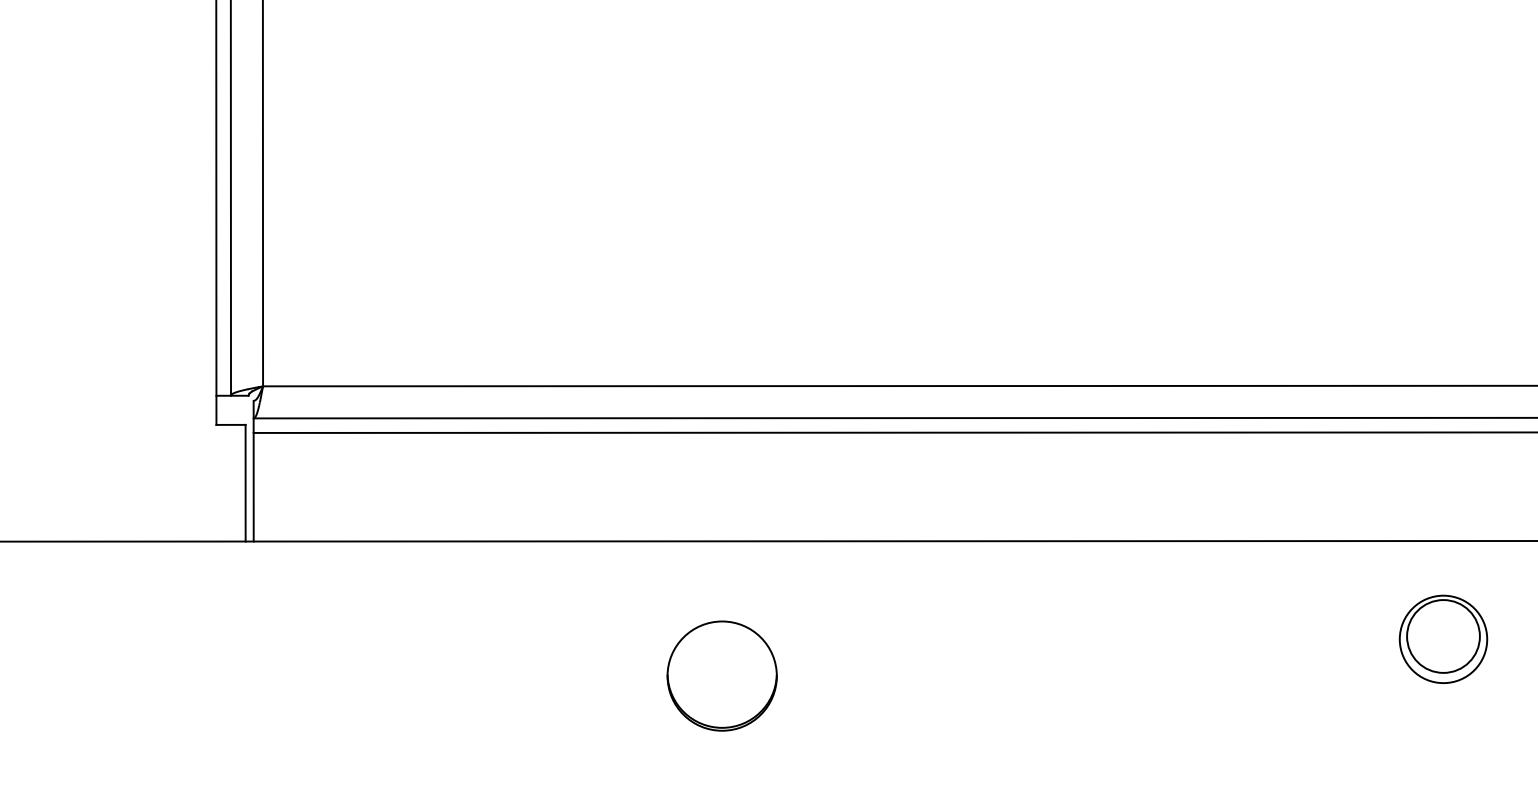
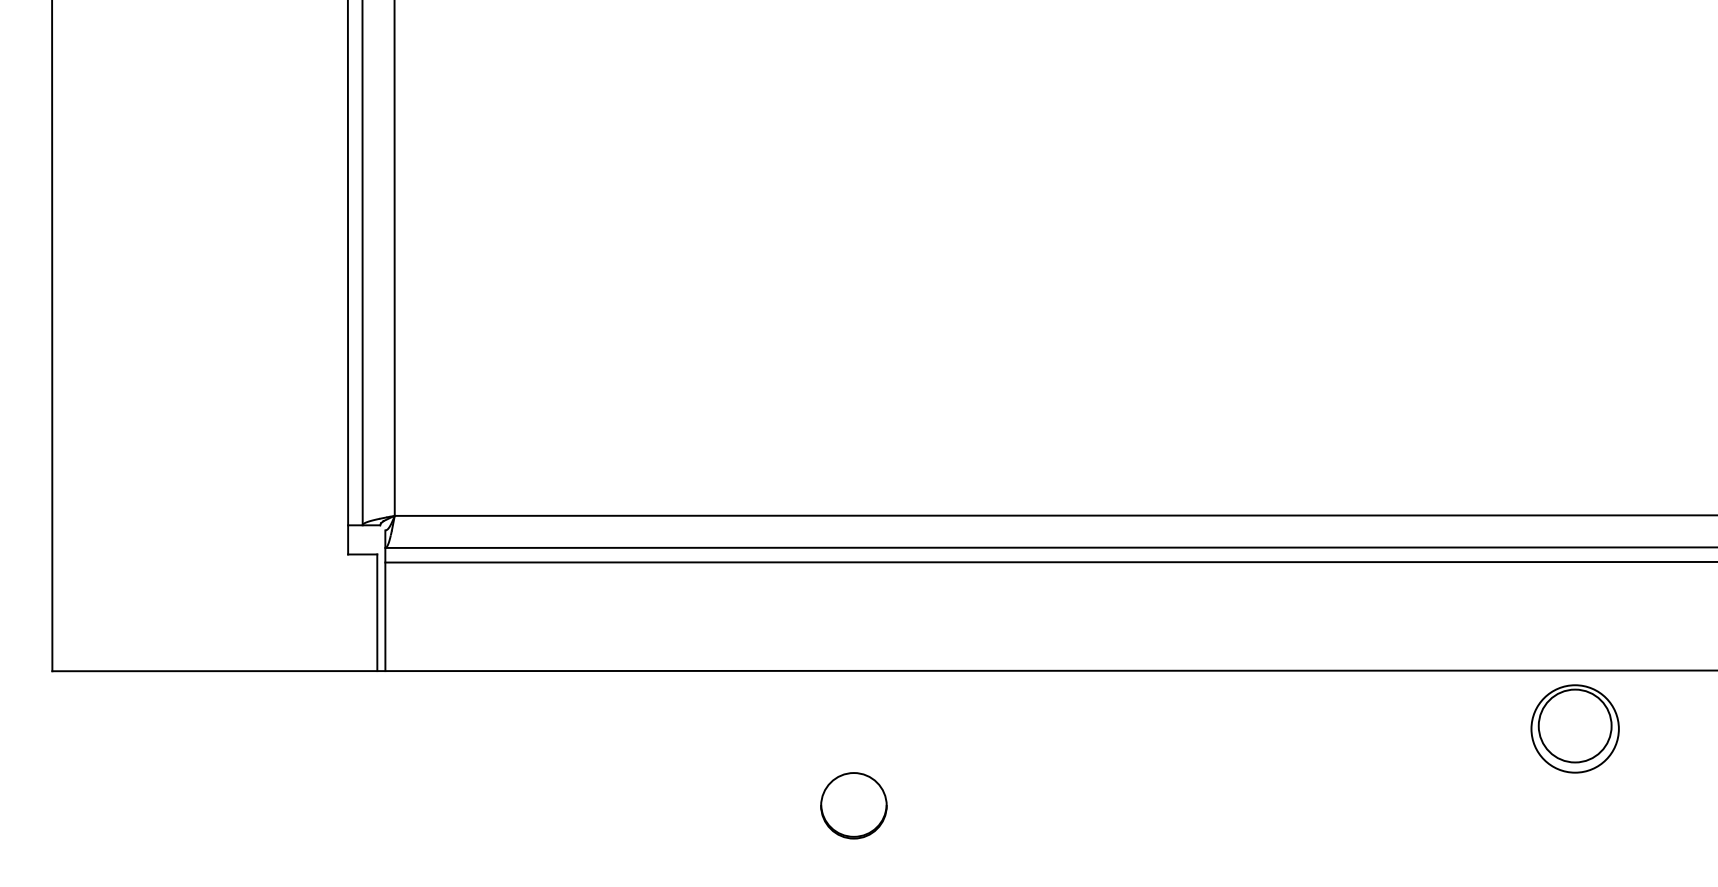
part: (1442, 638) -> (1574, 728), moved
part: (721, 675) -> (853, 805), size x0.6

